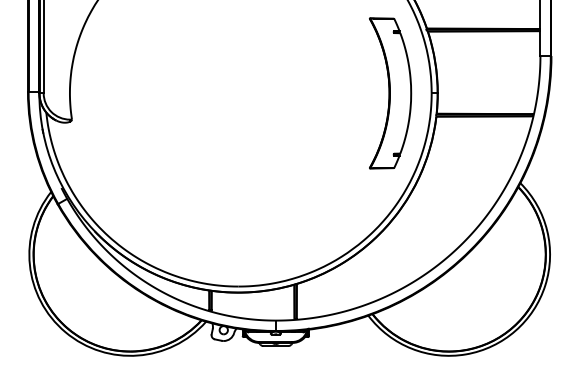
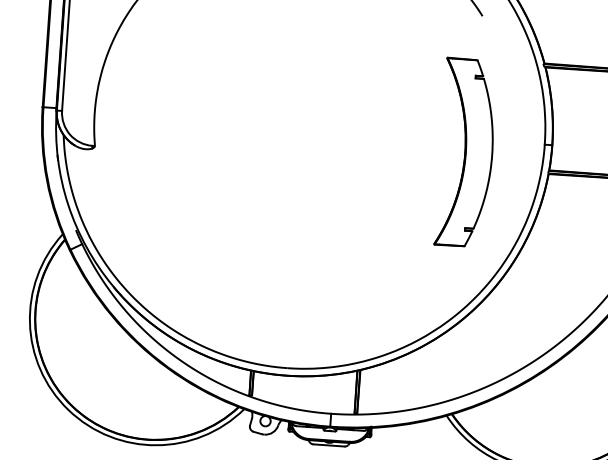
part: (390, 93) -> (466, 153), moved

